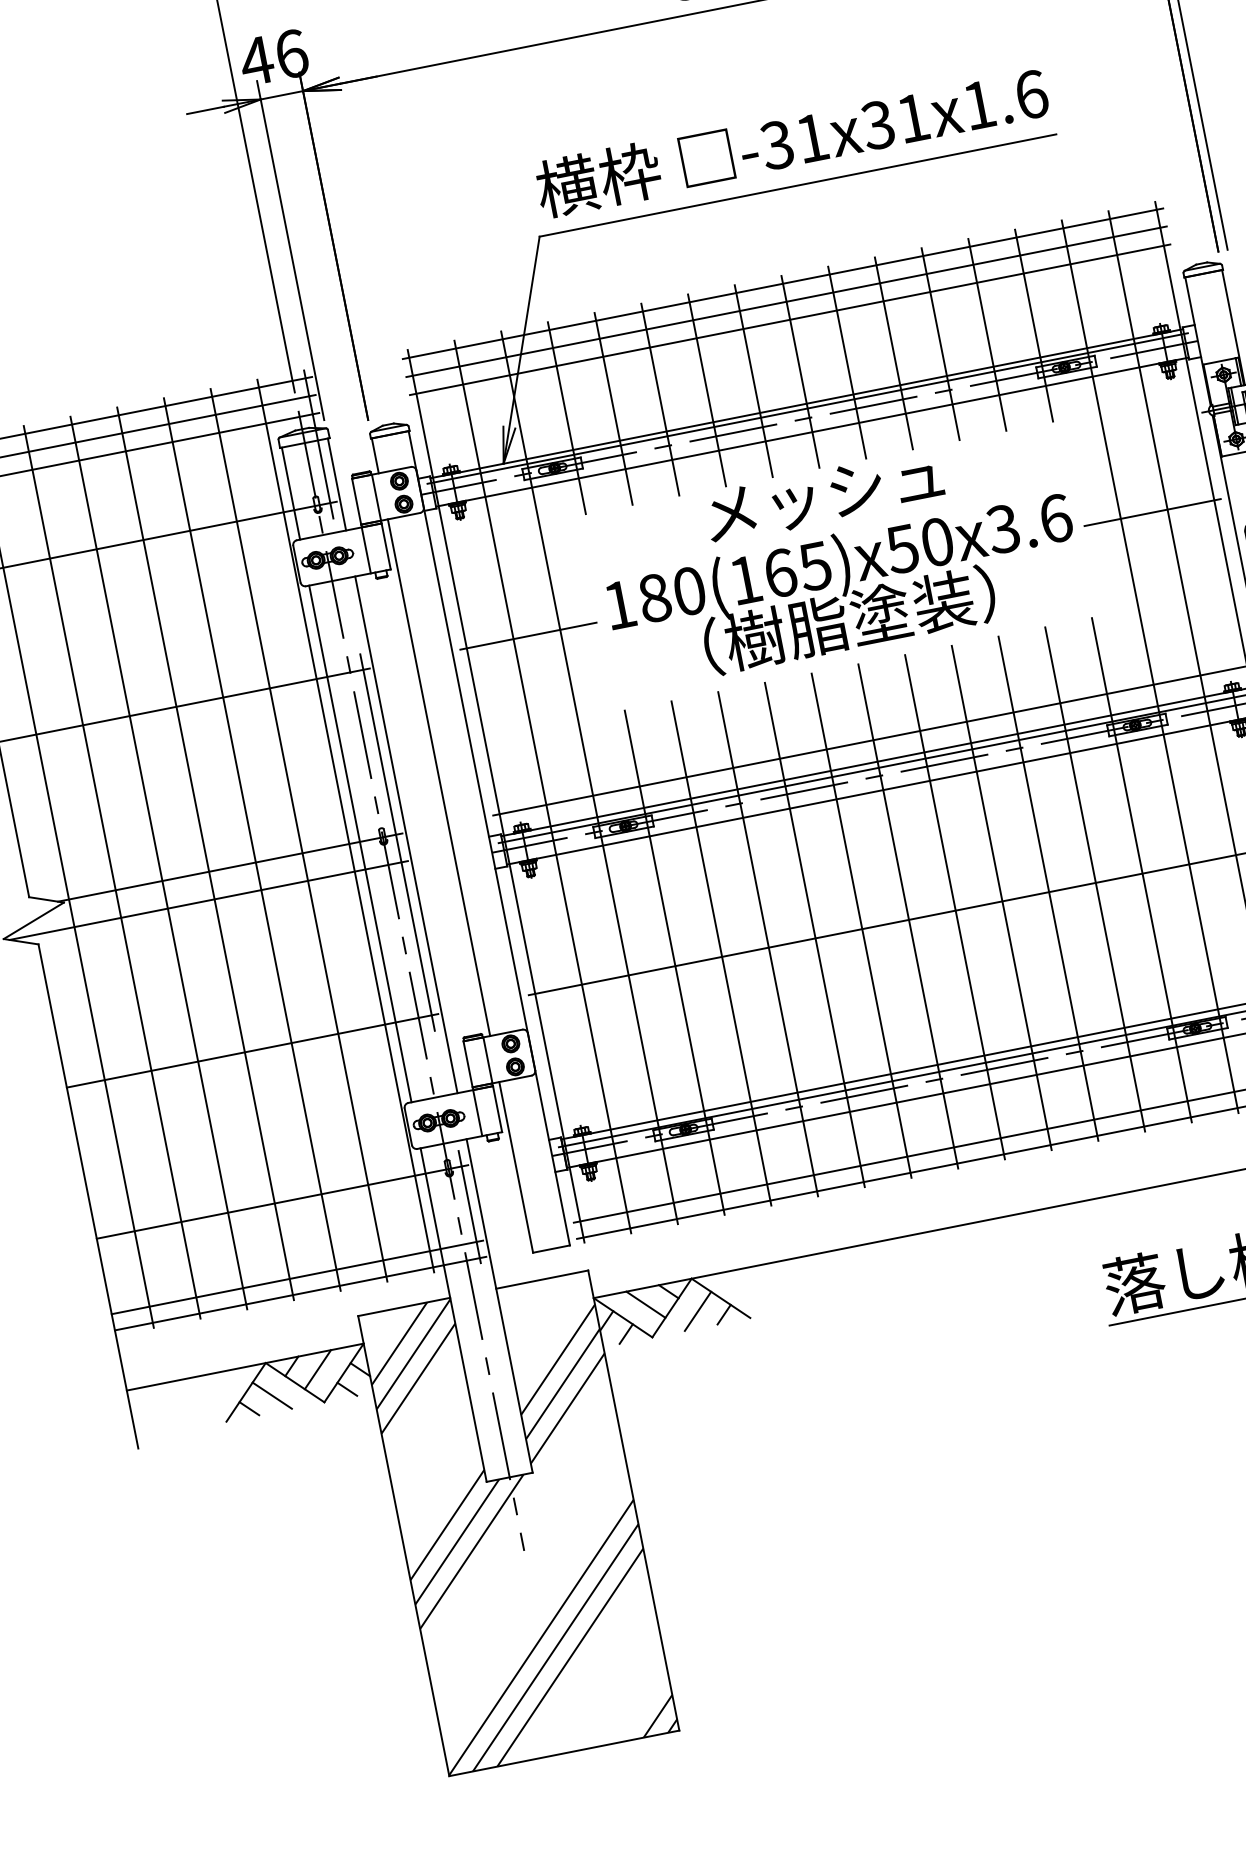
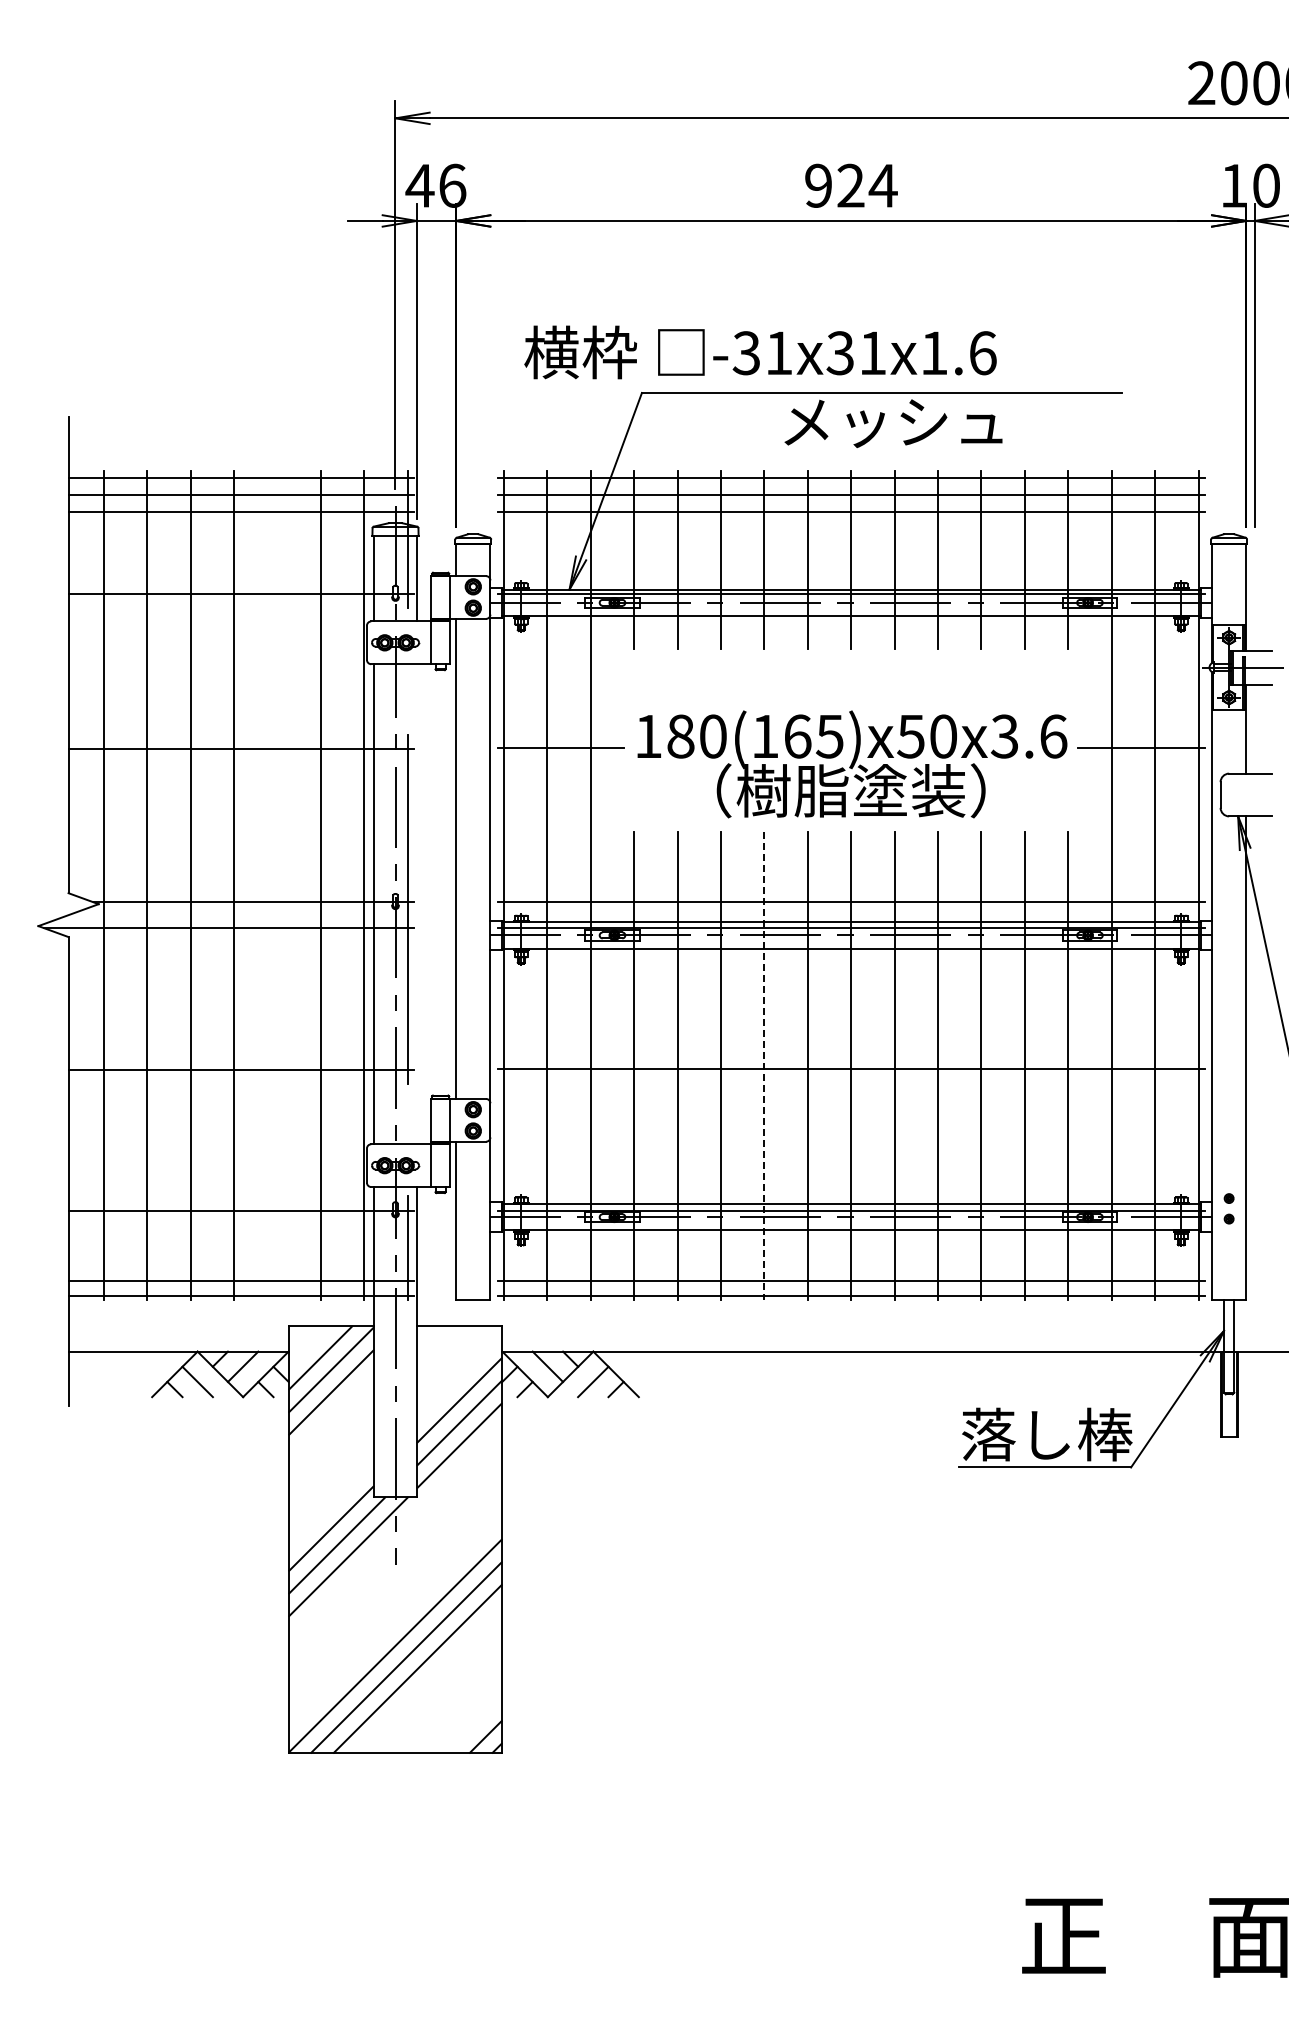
text: (792, 141) -> (760, 352), moved
text: (824, 496) -> (893, 423), moved
line: (406, 835) -> (416, 904), removed
line: (252, 844) -> (277, 885), removed
line: (815, 935) -> (764, 1066), solid -> dashed

